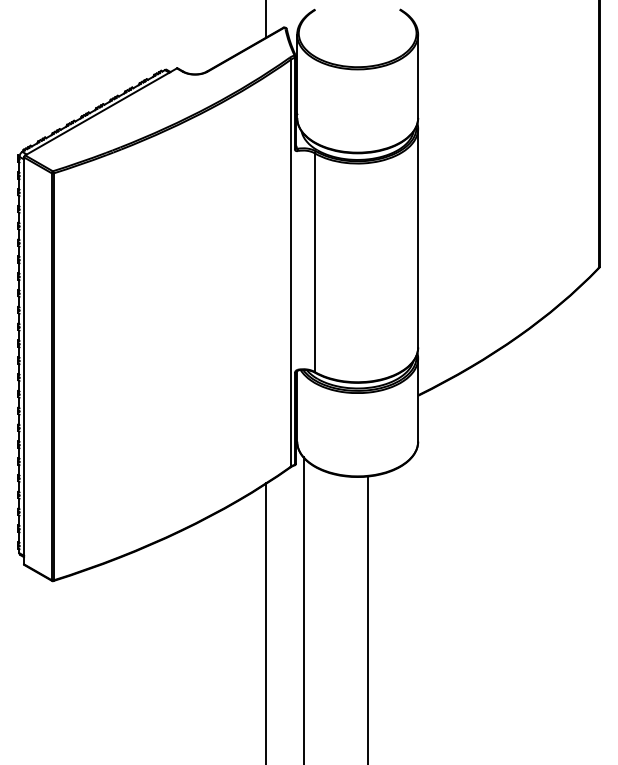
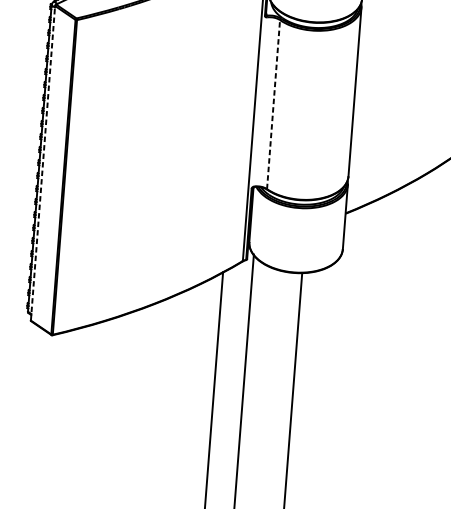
line: (314, 262) -> (273, 104), solid -> dashed
line: (24, 360) -> (43, 163), solid -> dashed

